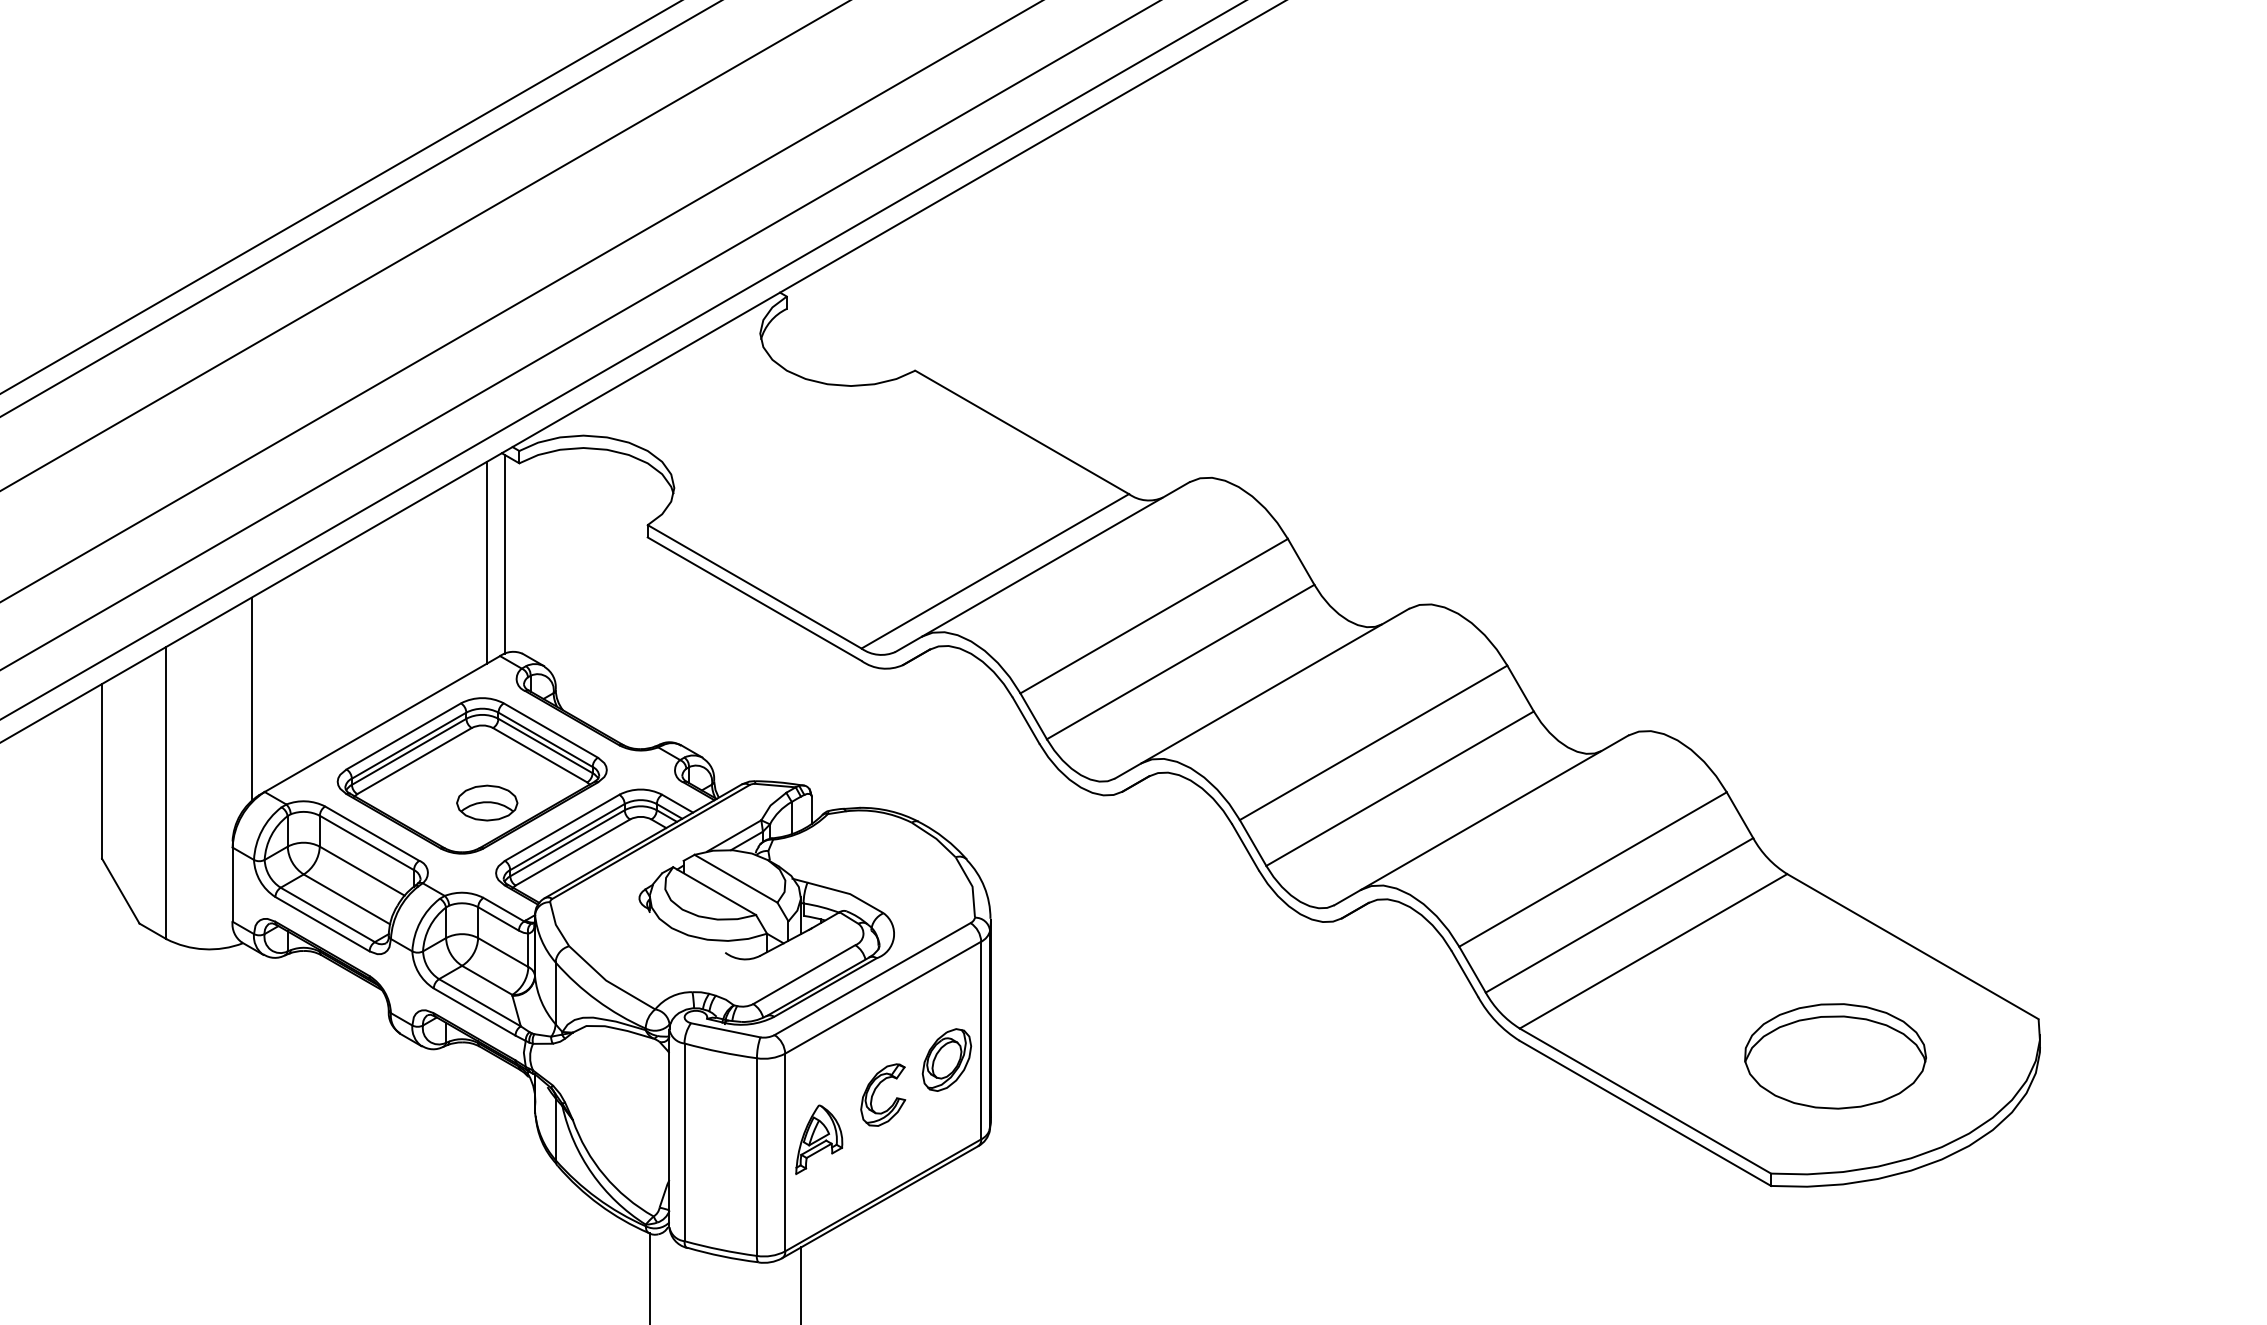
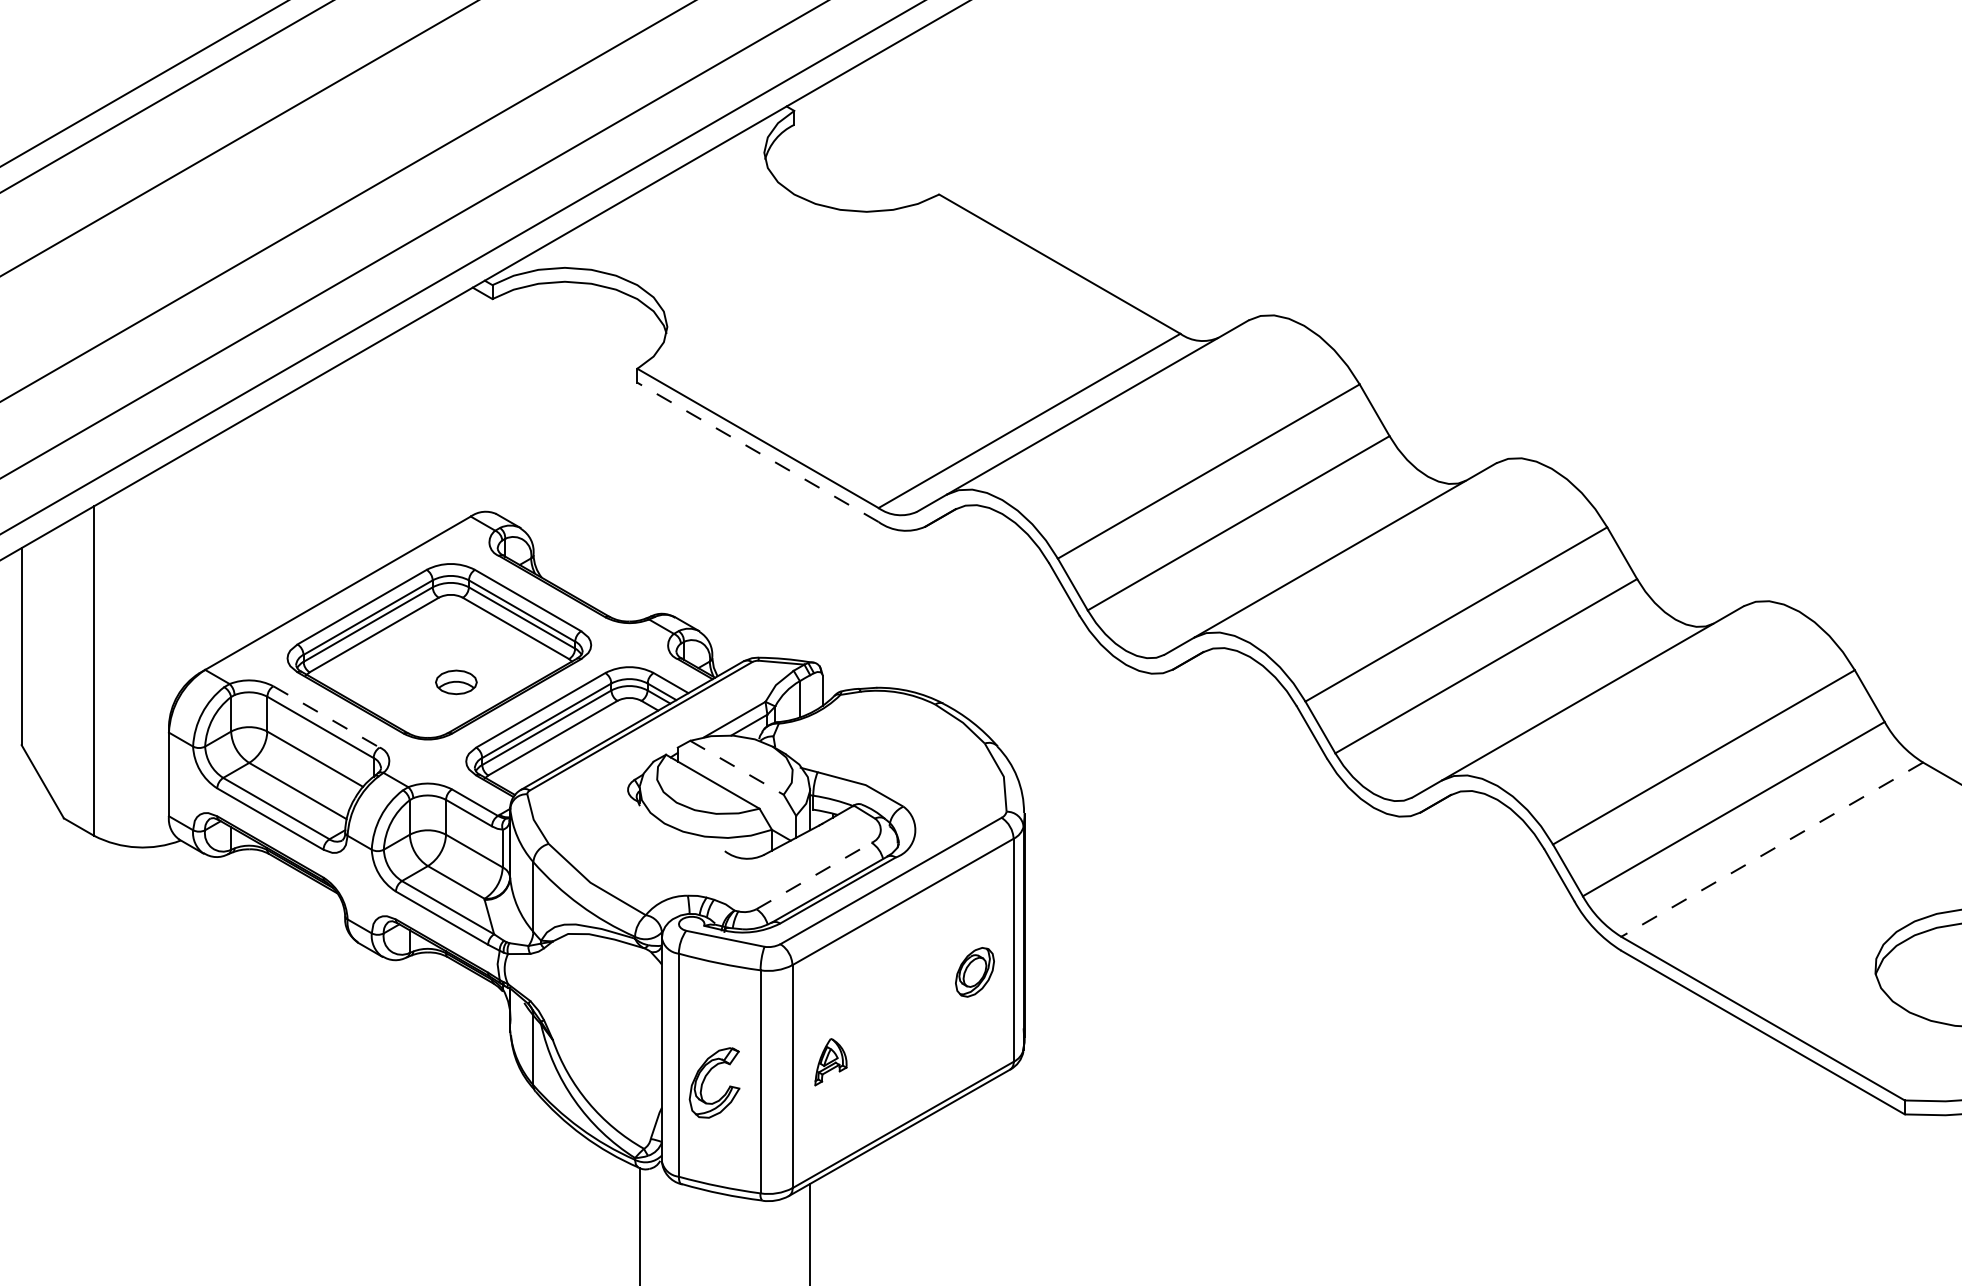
line: (504, 554) -> (475, 401), removed
line: (487, 562) -> (456, 410), removed
line: (754, 598) -> (757, 451), solid -> dashed
line: (251, 698) -> (190, 564), removed
part: (487, 802) -> (456, 681), size x0.6
line: (372, 833) -> (326, 716), solid -> dashed
line: (736, 878) -> (737, 767), solid -> dashed
line: (1653, 951) -> (1772, 849), solid -> dashed
line: (804, 974) -> (814, 875), solid -> dashed
part: (946, 1059) -> (974, 971), size x0.7
part: (875, 1091) -> (705, 1078), moved
part: (819, 1139) -> (831, 1061), size x0.6

